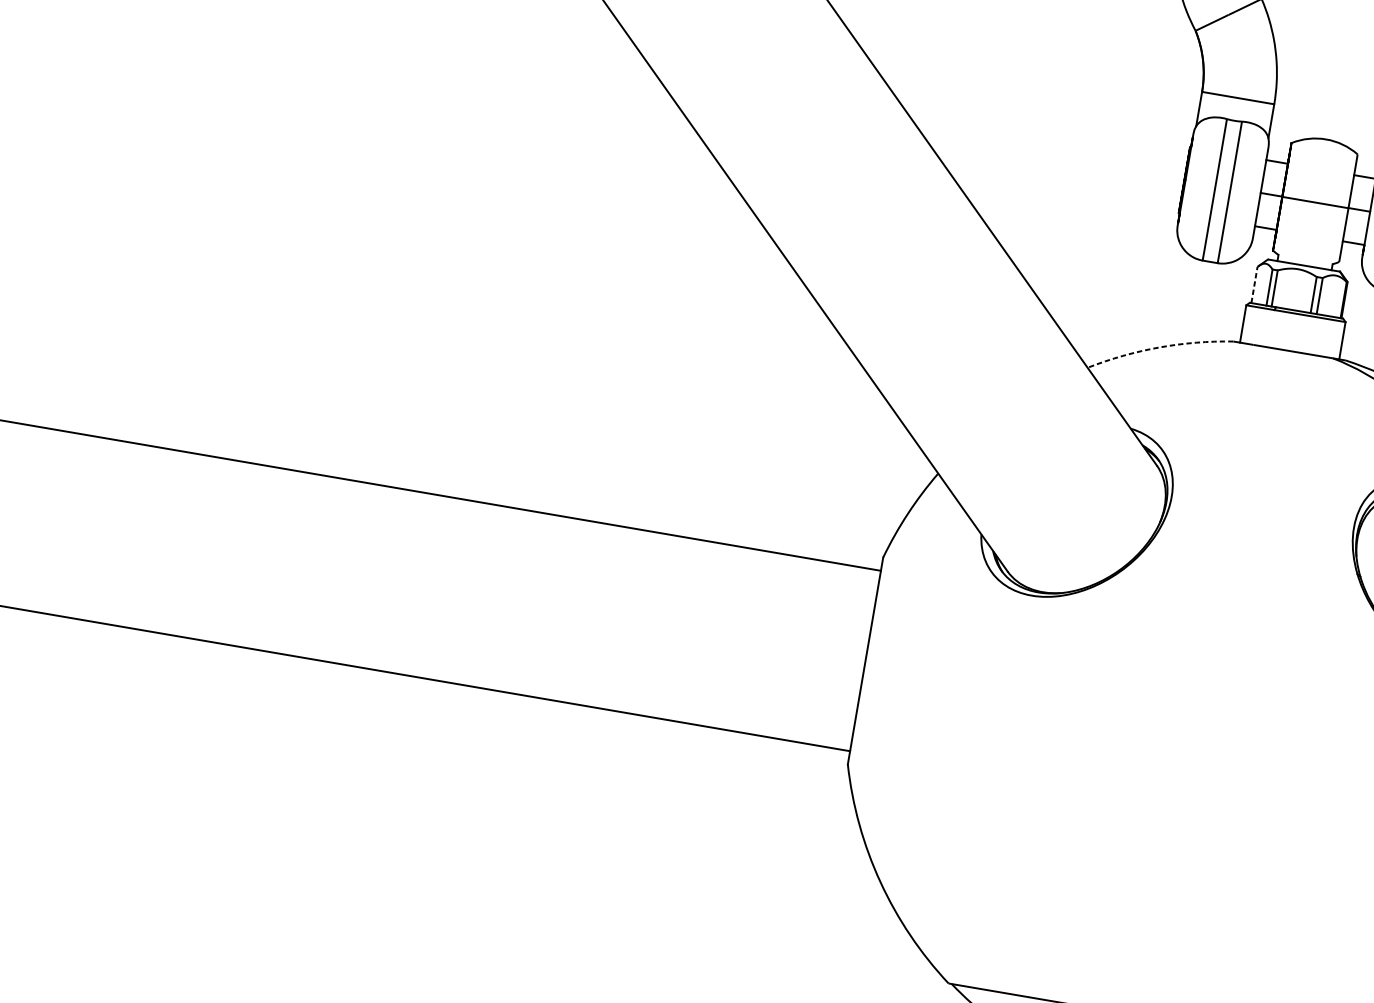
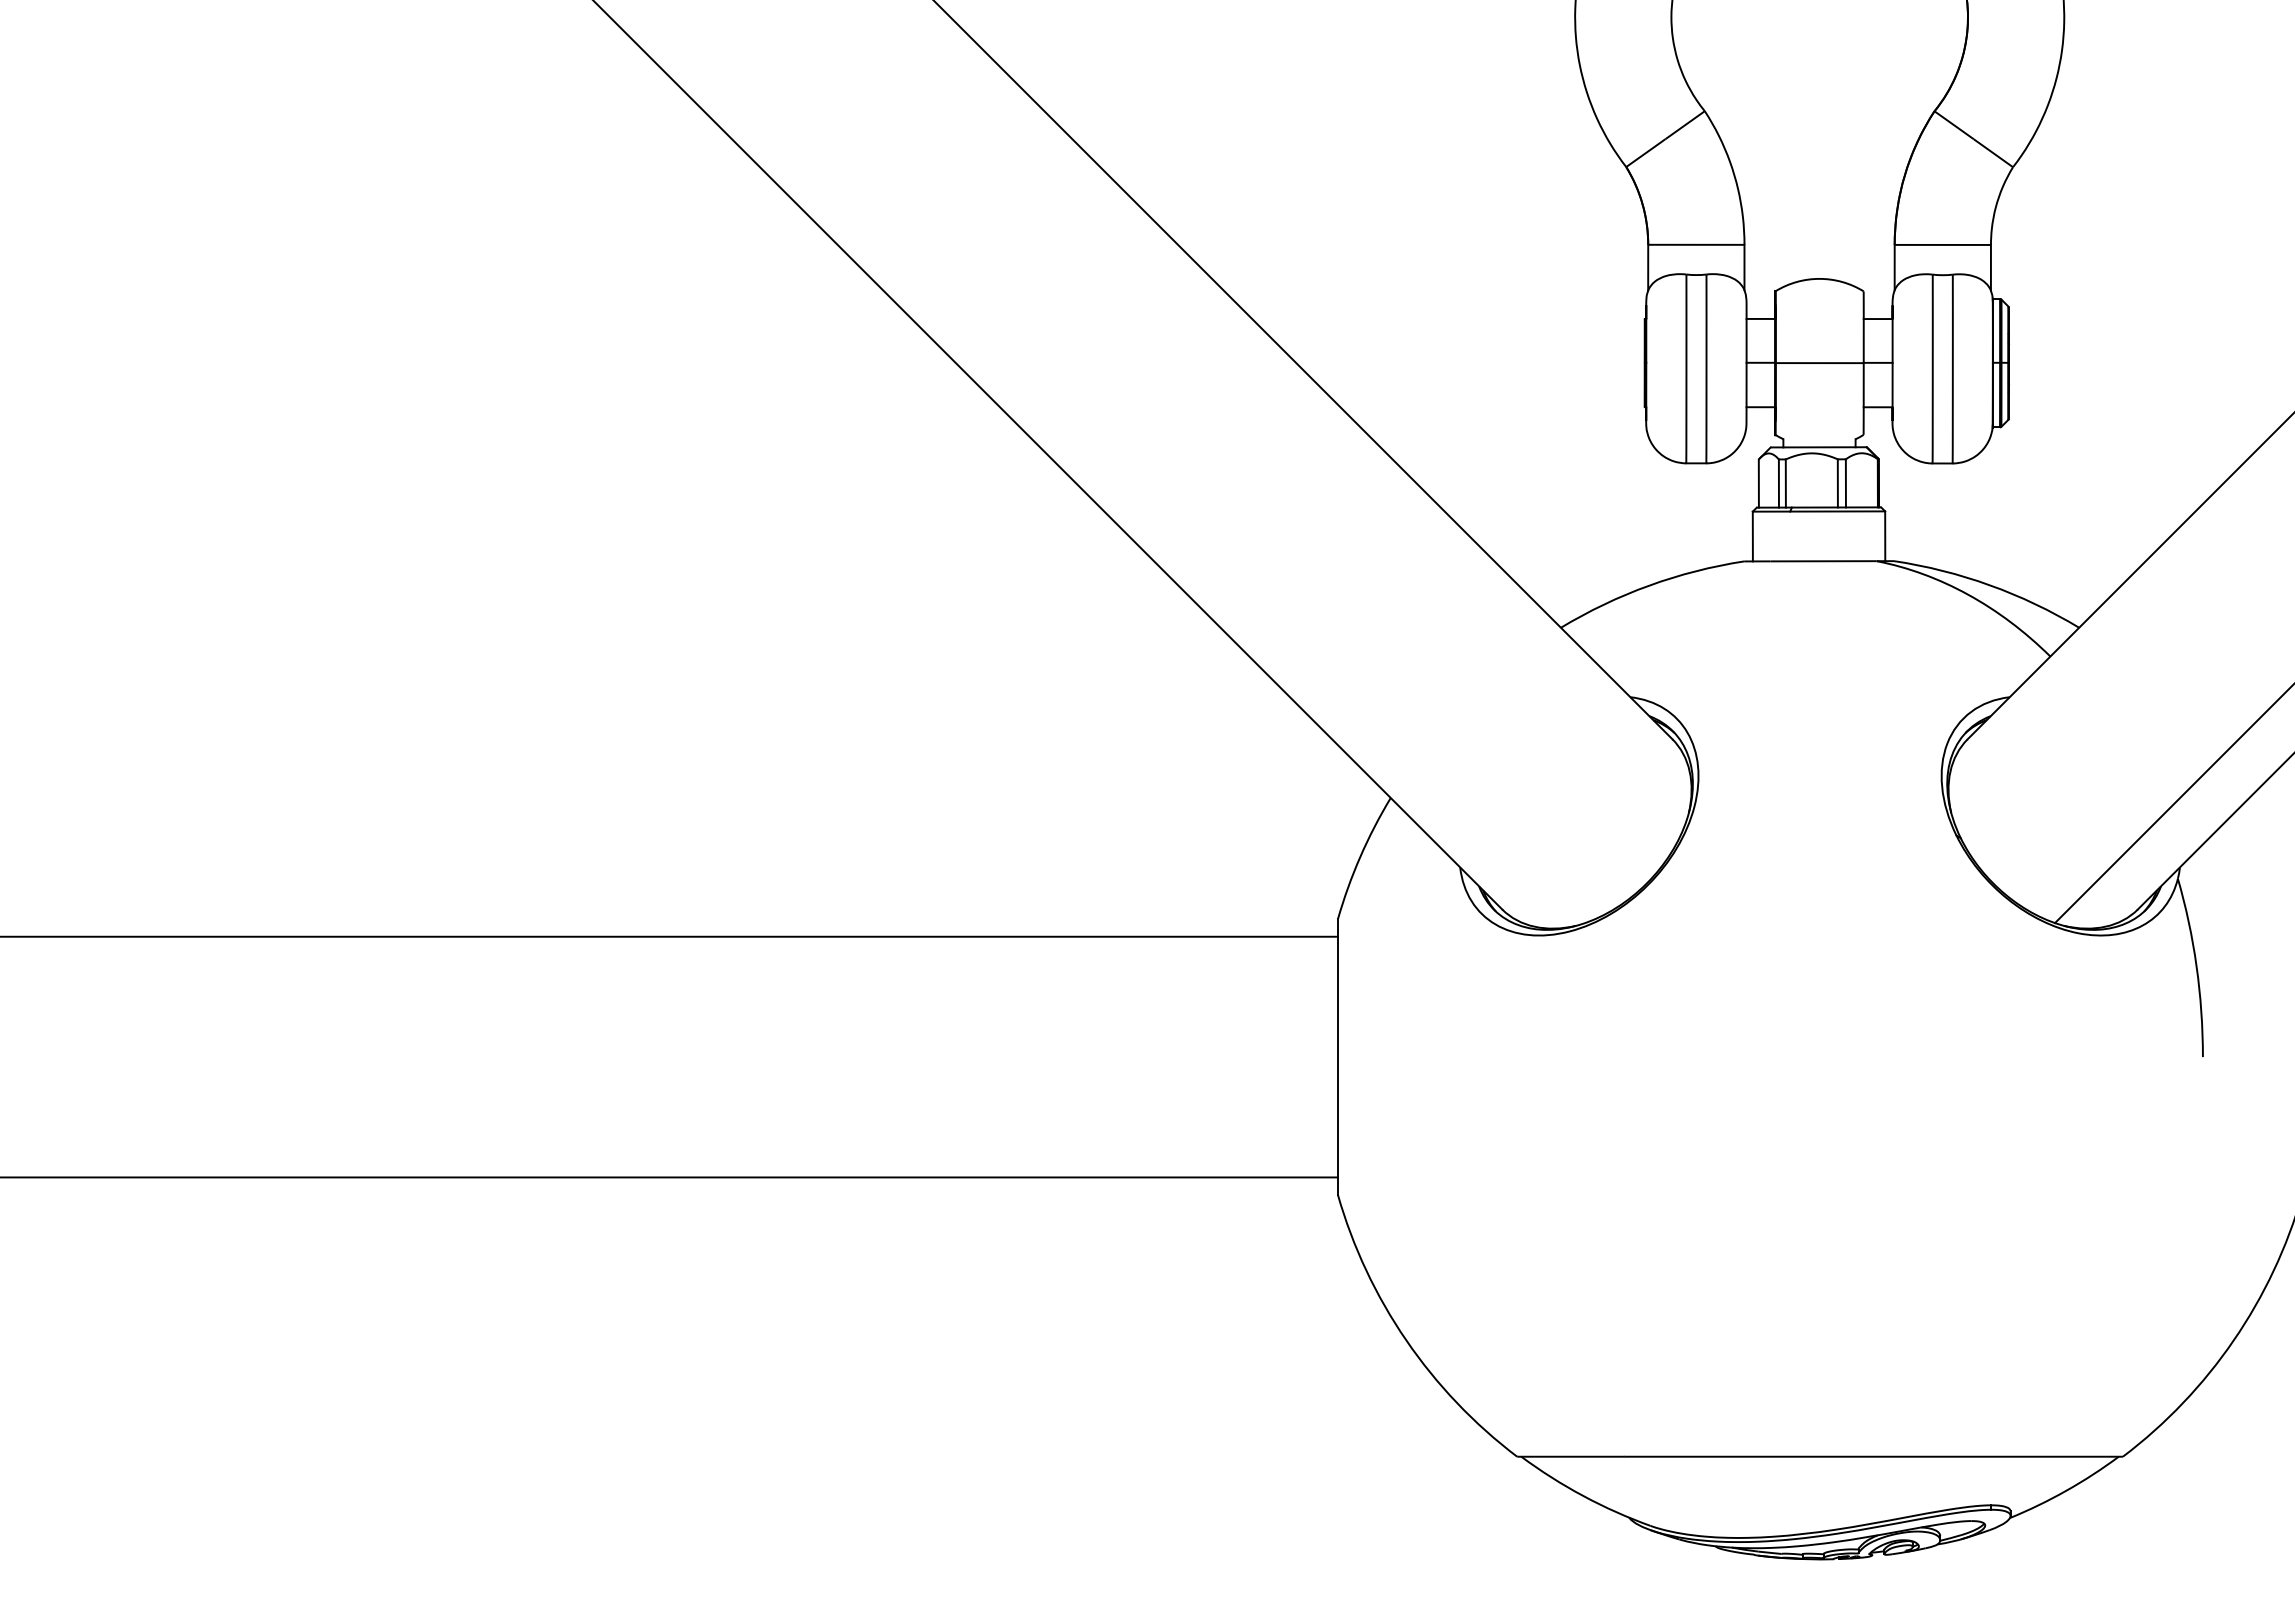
line: (1254, 284) -> (1758, 483), dashed -> solid
arc: (1159, 347) -> (1649, 585), dashed -> solid

